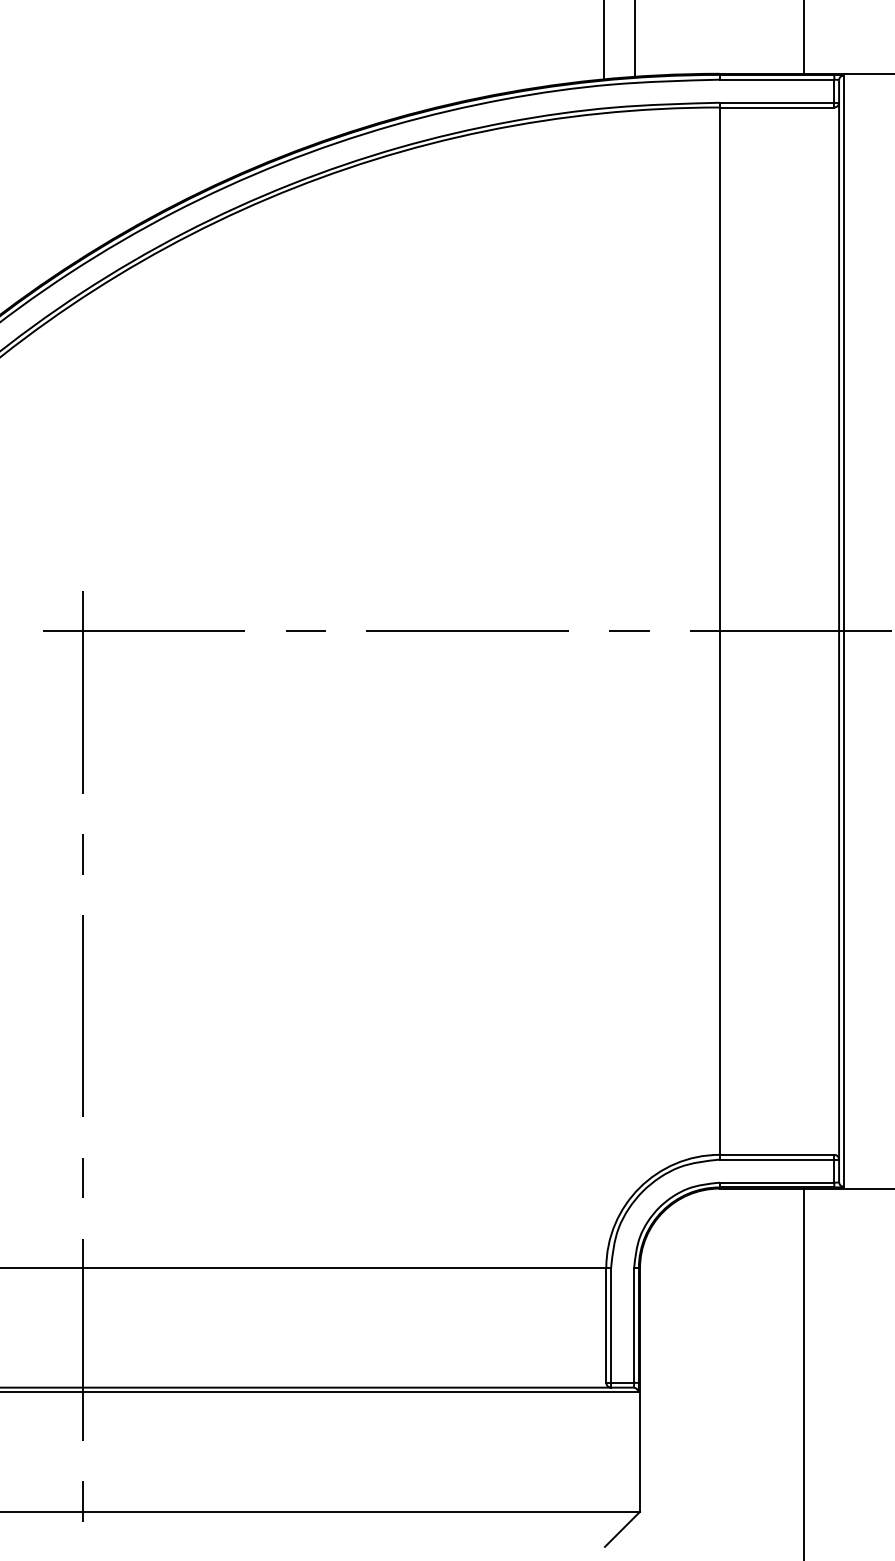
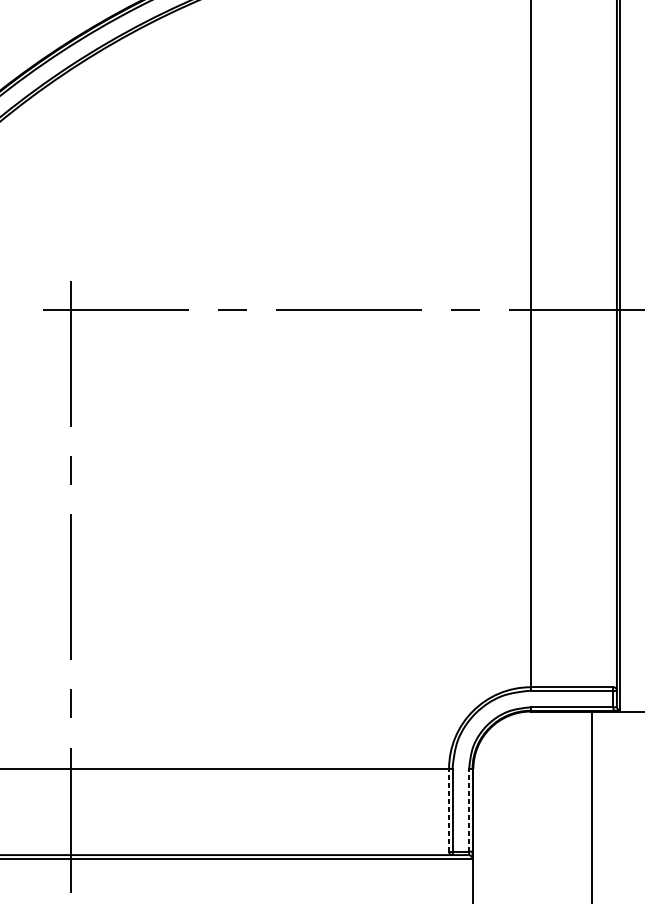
line: (606, 1325) -> (449, 810), solid -> dashed
line: (634, 1325) -> (469, 810), solid -> dashed

